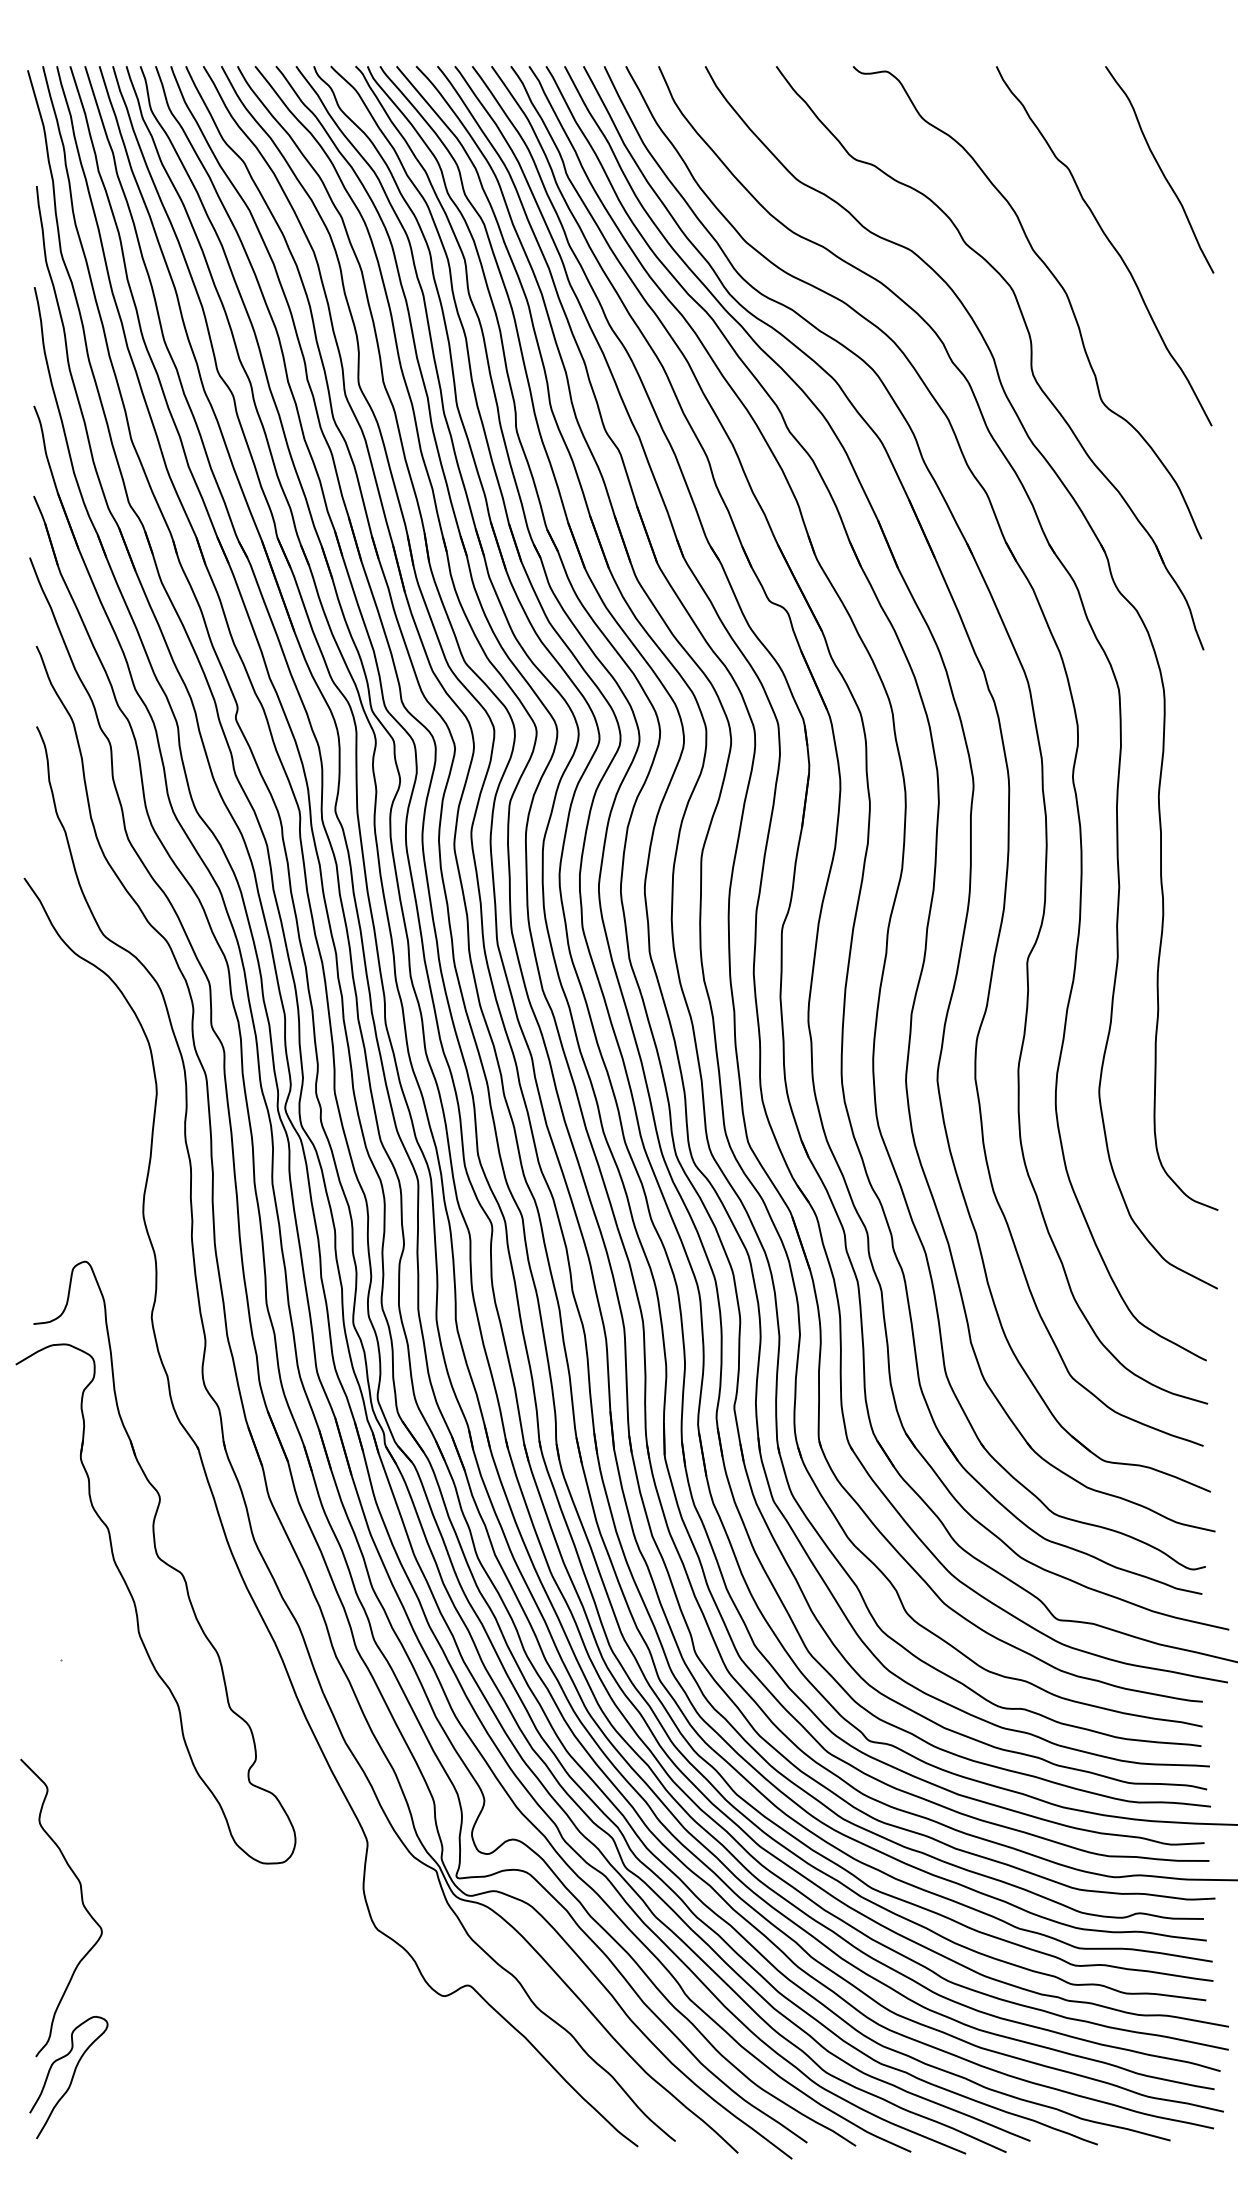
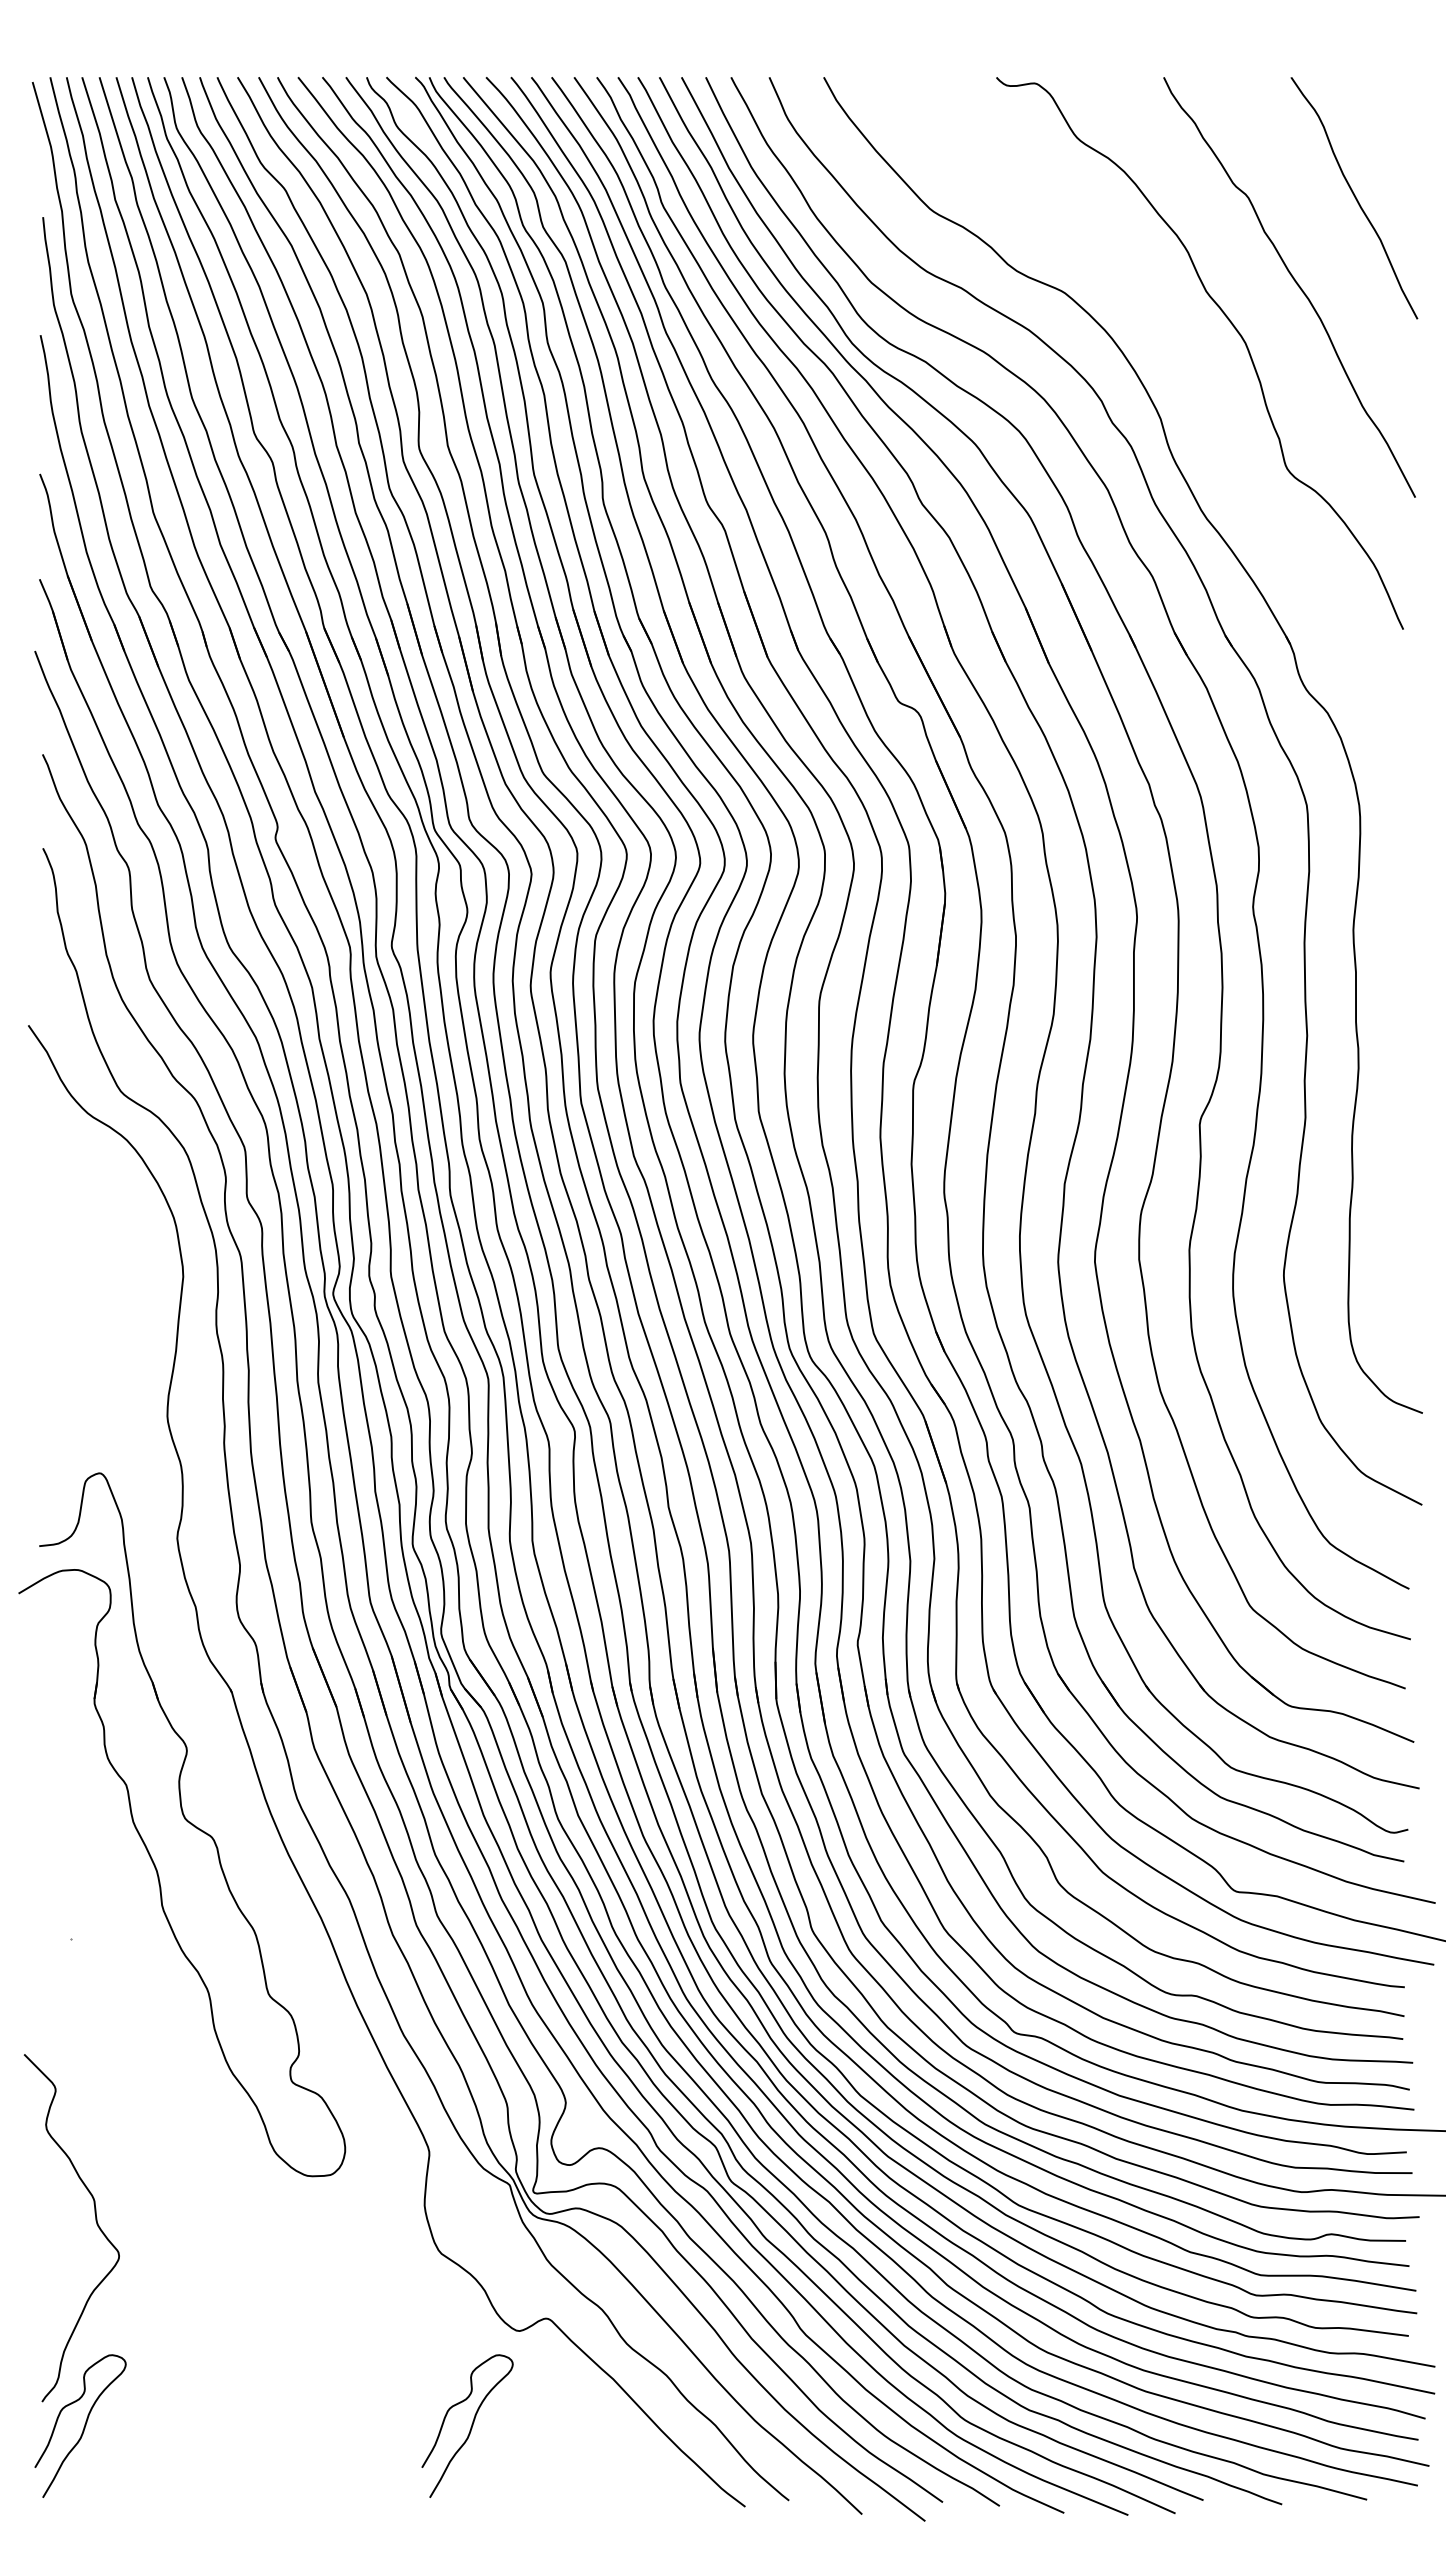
part: (1030, 358) -> (1203, 418), removed
curve: (402, 2078) -> (470, 2427), added

